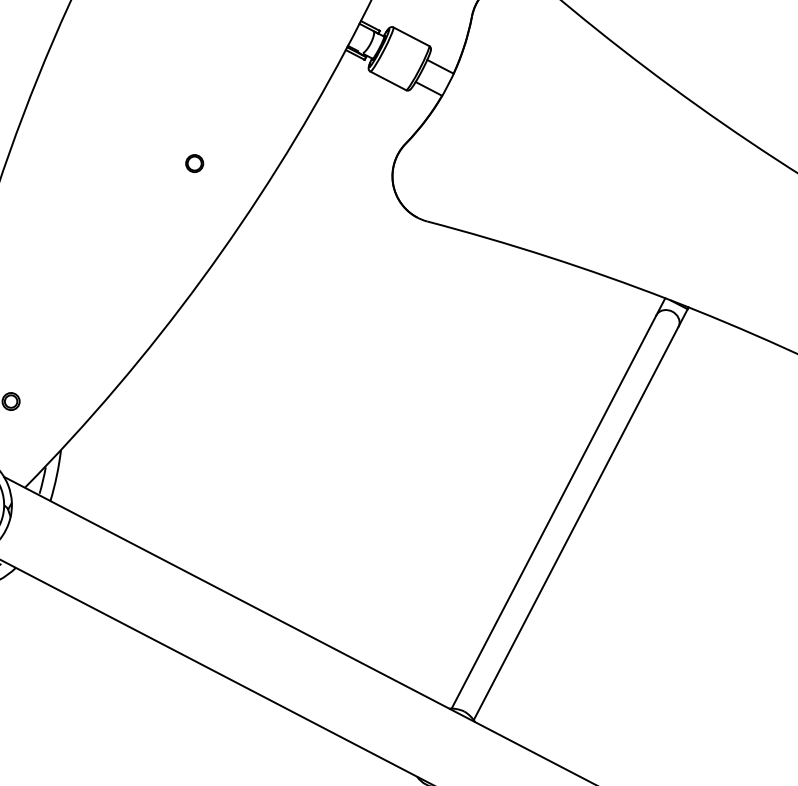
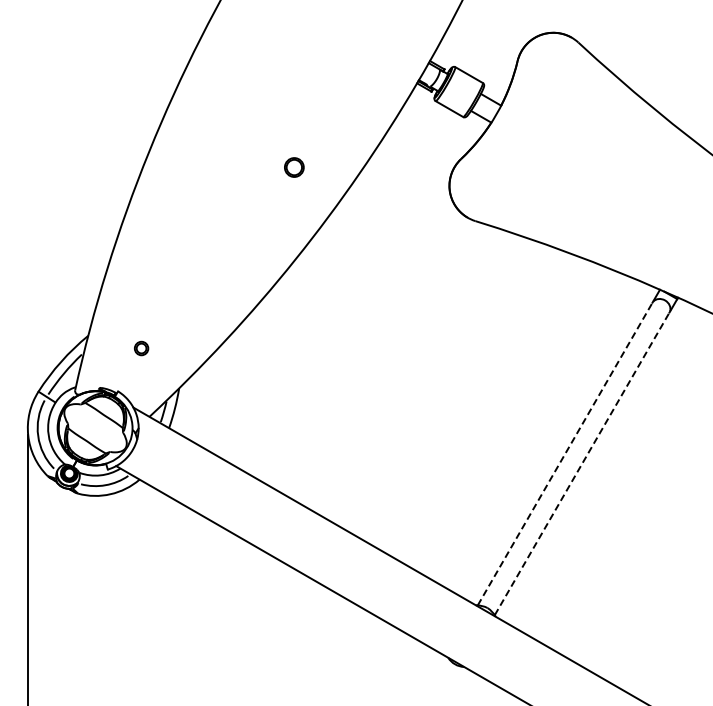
part: (193, 163) -> (293, 167), size x1.4
line: (554, 512) -> (565, 454), solid -> dashed
line: (576, 522) -> (582, 463), solid -> dashed

